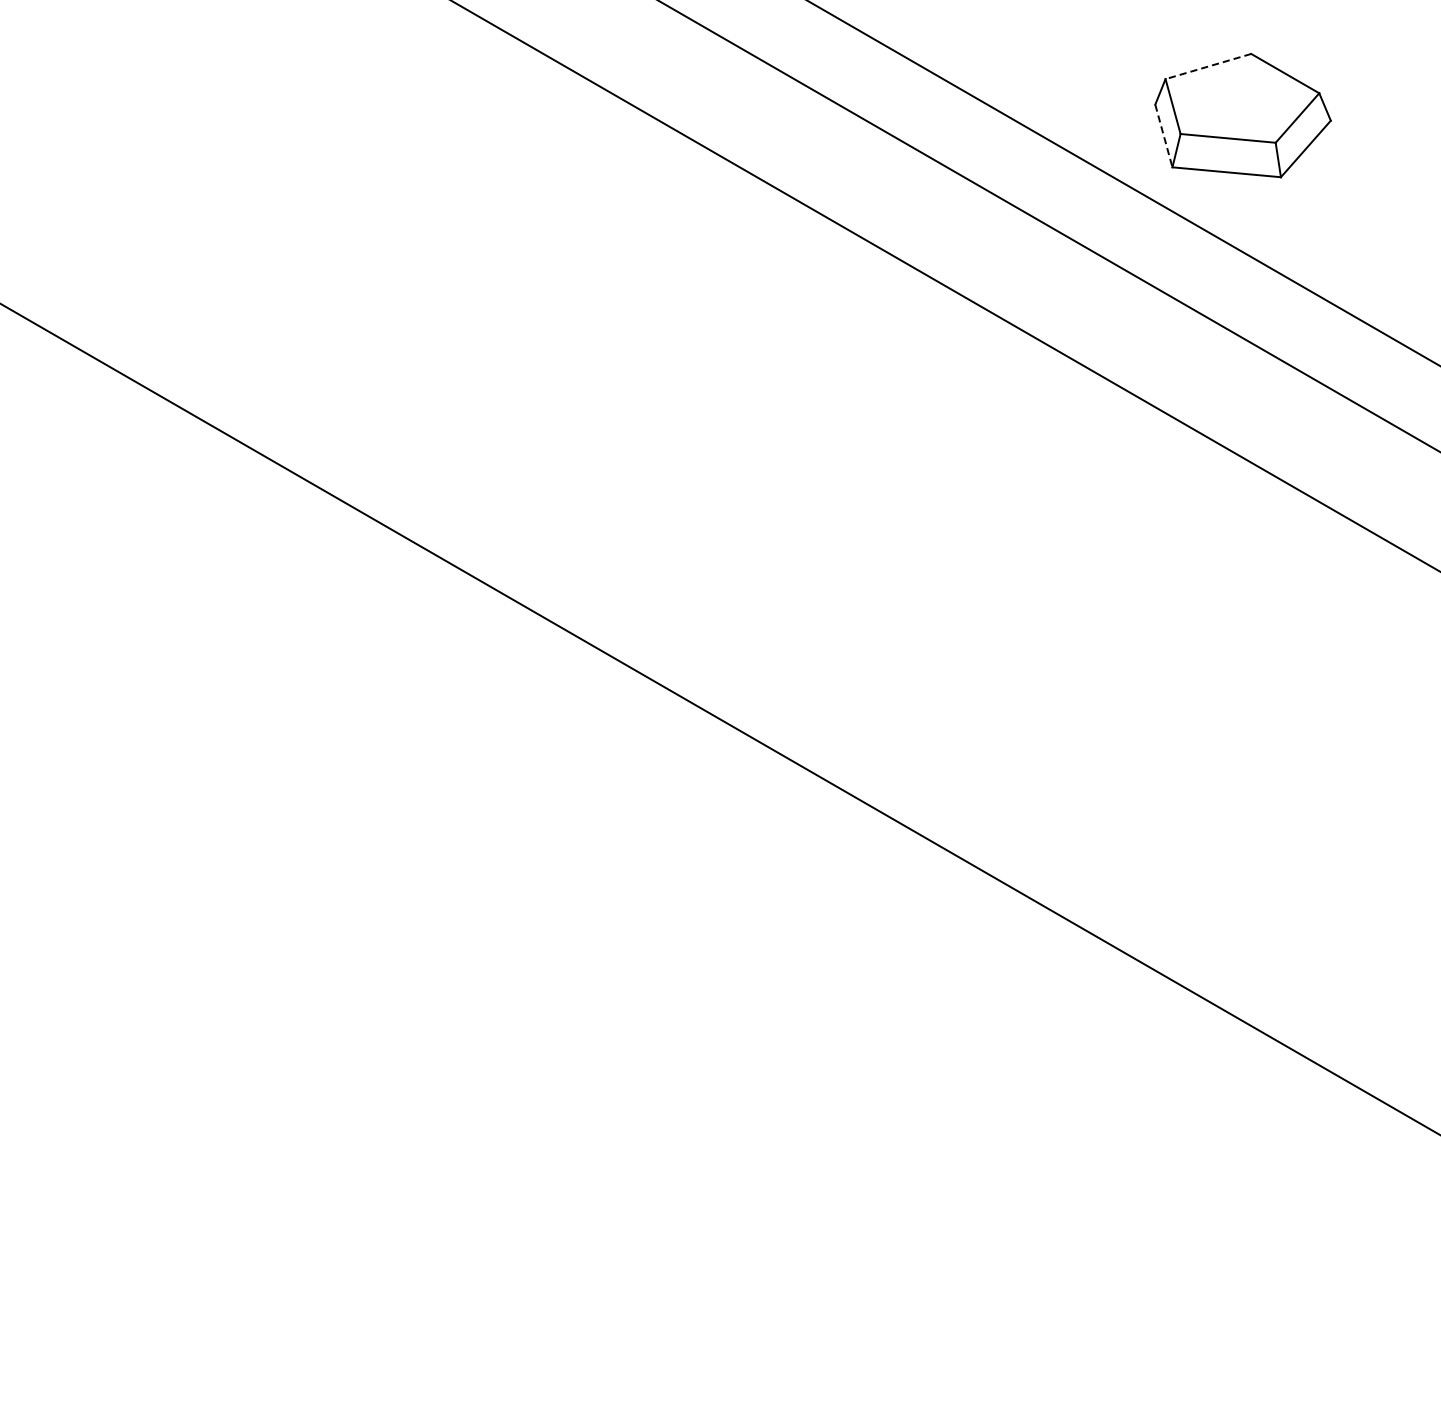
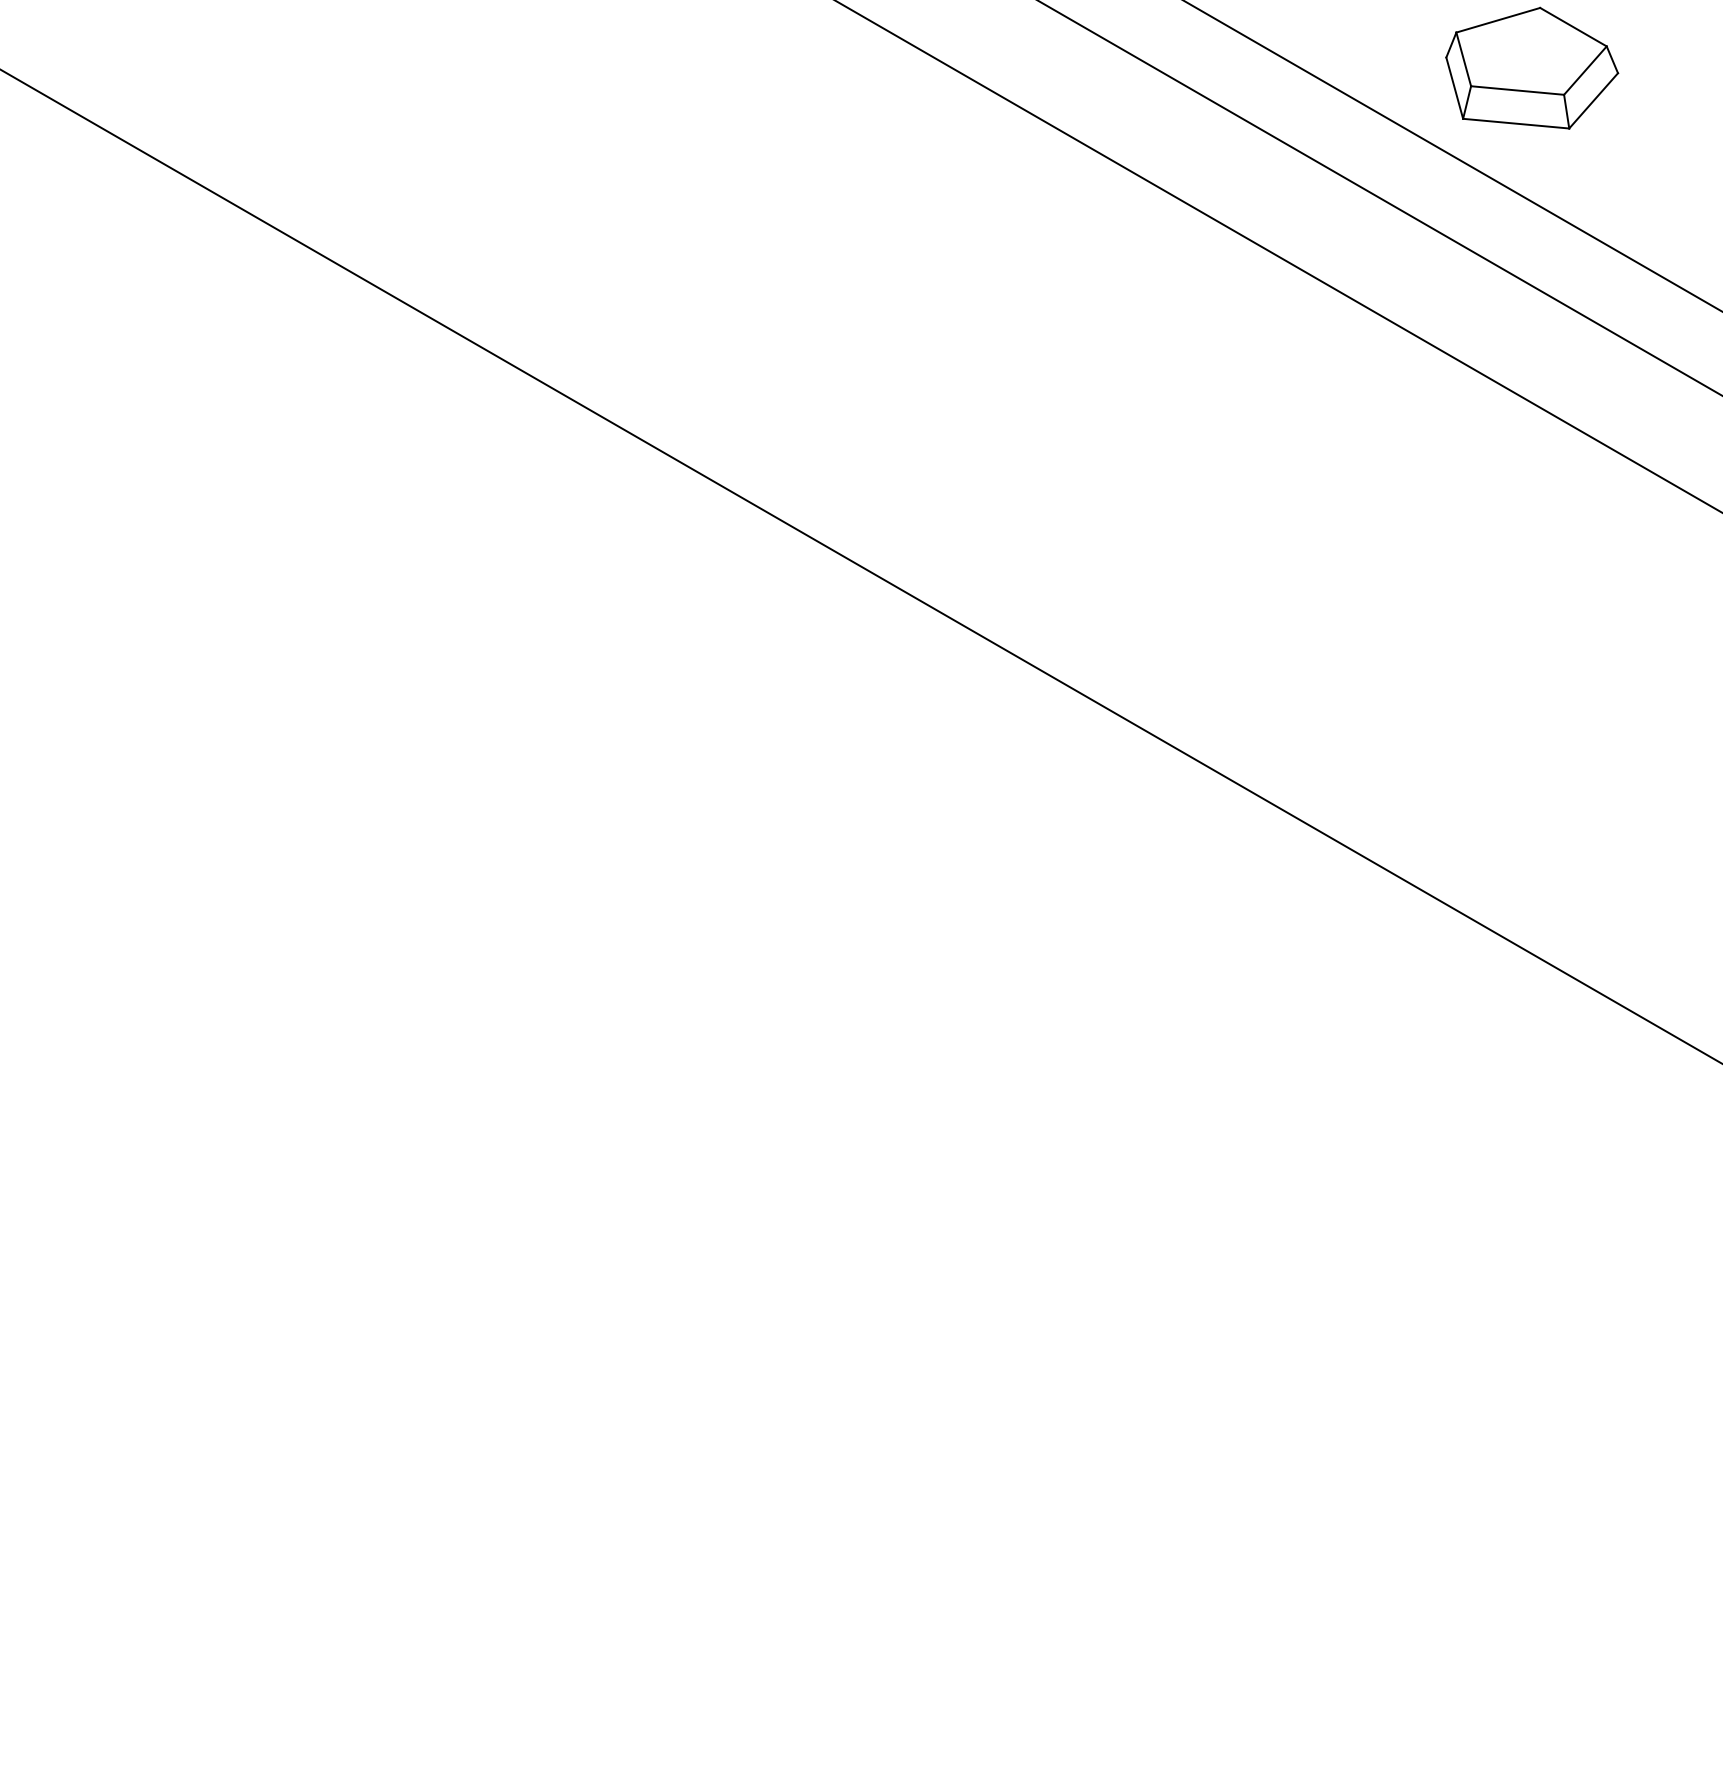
line: (1208, 66) -> (1498, 20), dashed -> solid
line: (1163, 136) -> (1454, 88), dashed -> solid

